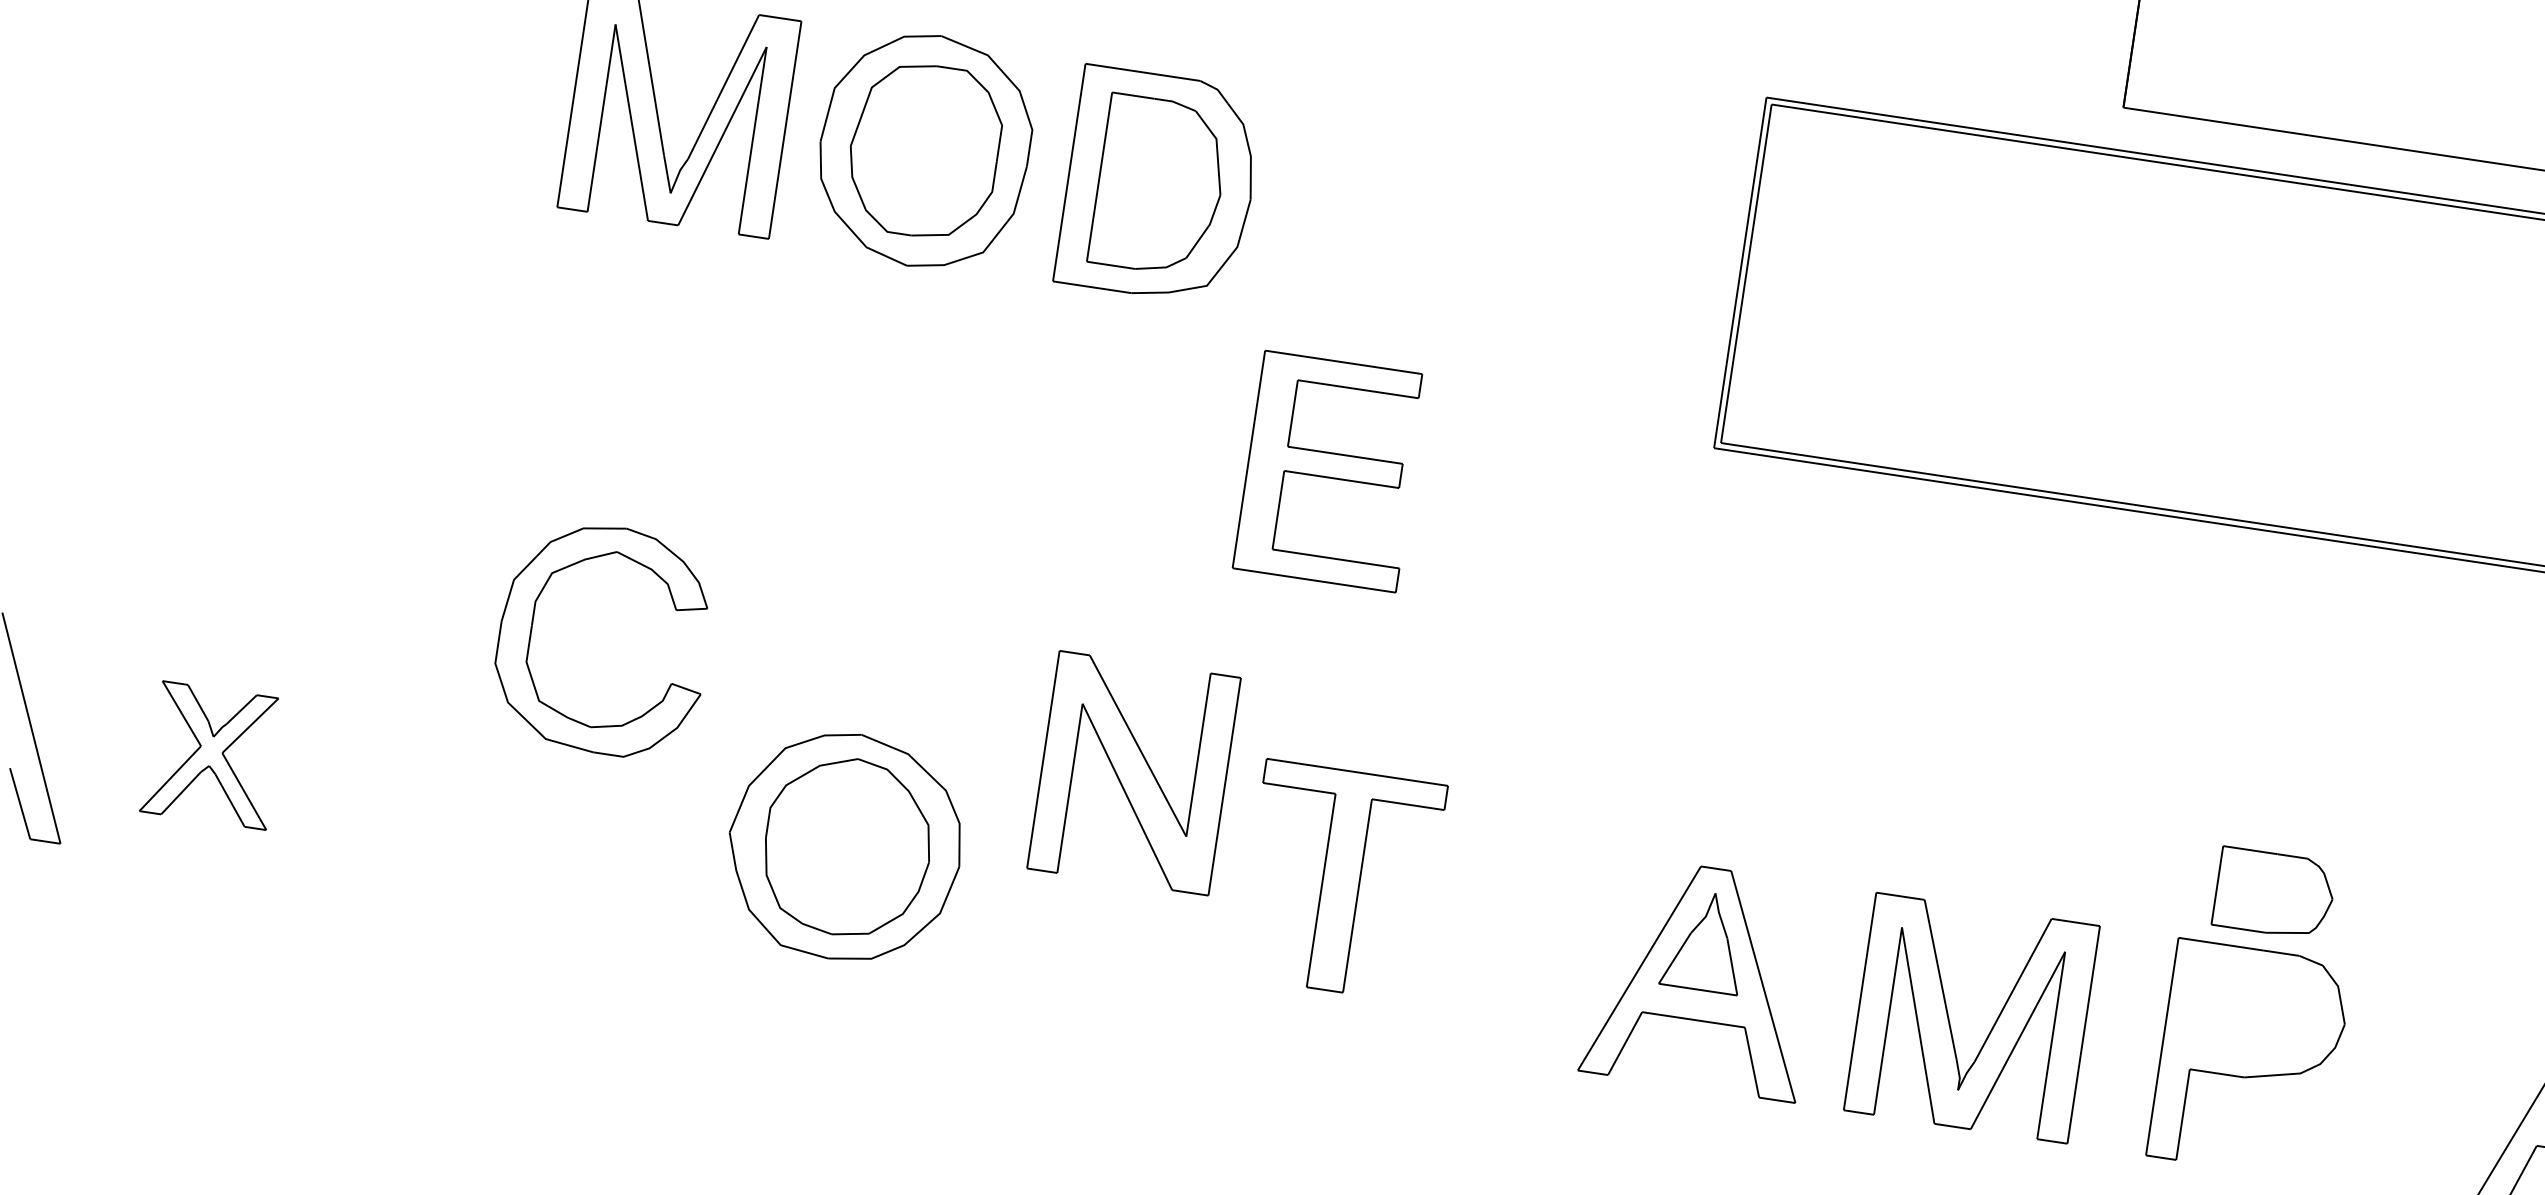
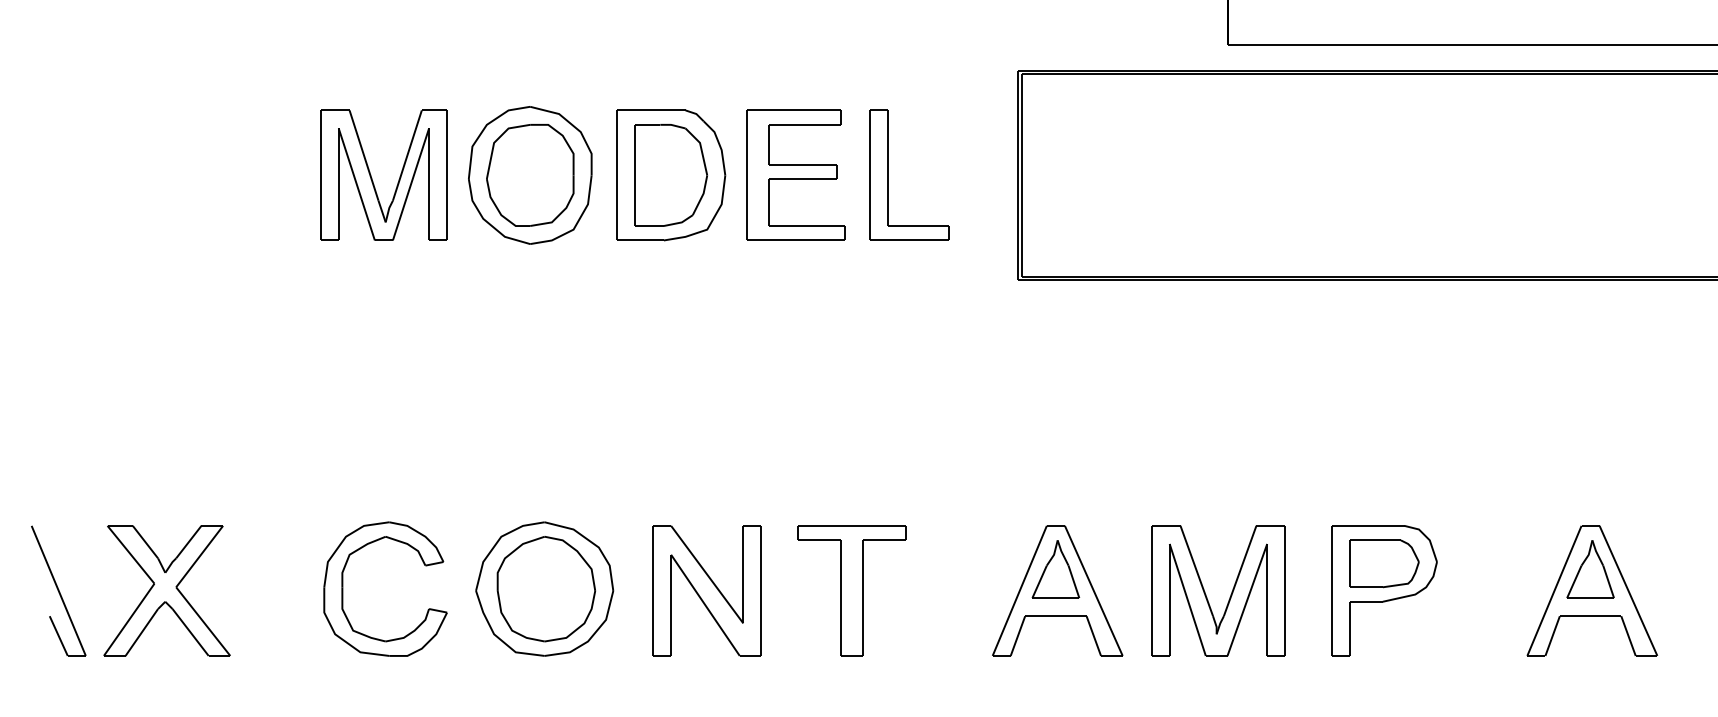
part: (1523, 238) -> (888, 174), added
part: (1330, 469) -> (795, 174), moved
part: (533, 628) -> (343, 588), moved
part: (211, 754) -> (166, 590), size x1.67
part: (1132, 772) -> (706, 590), moved
part: (1340, 880) -> (851, 590), moved
part: (2274, 893) -> (1384, 563), moved

